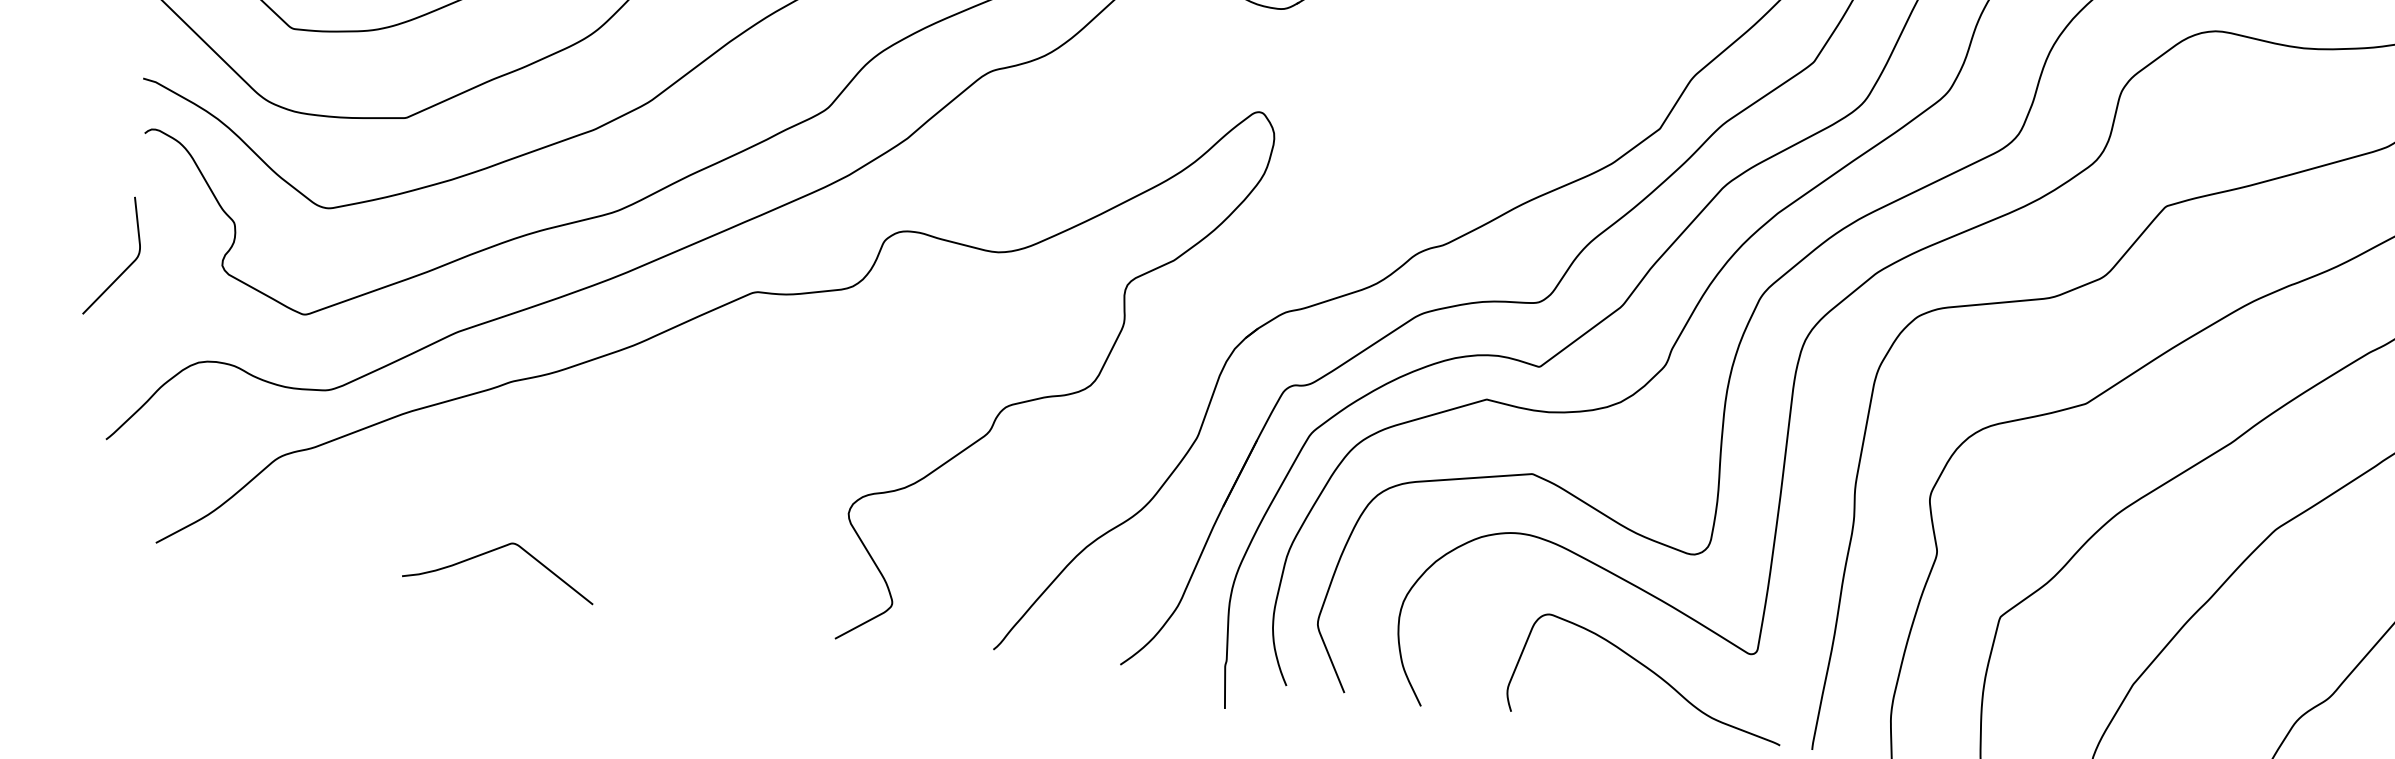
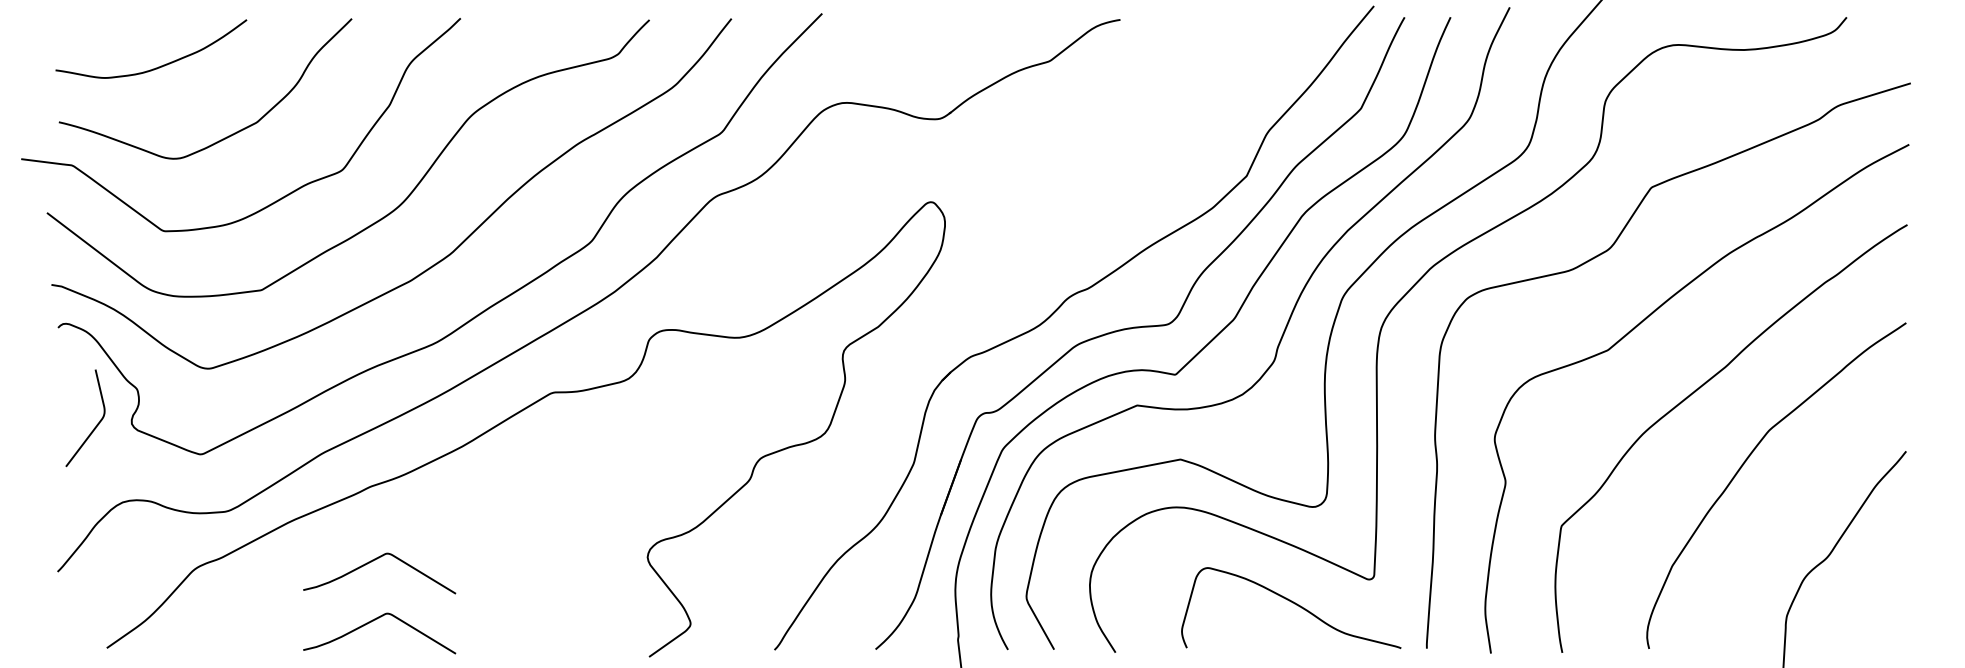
curve: (127, 265) -> (96, 424), moved
curve: (504, 475) -> (373, 561), added

